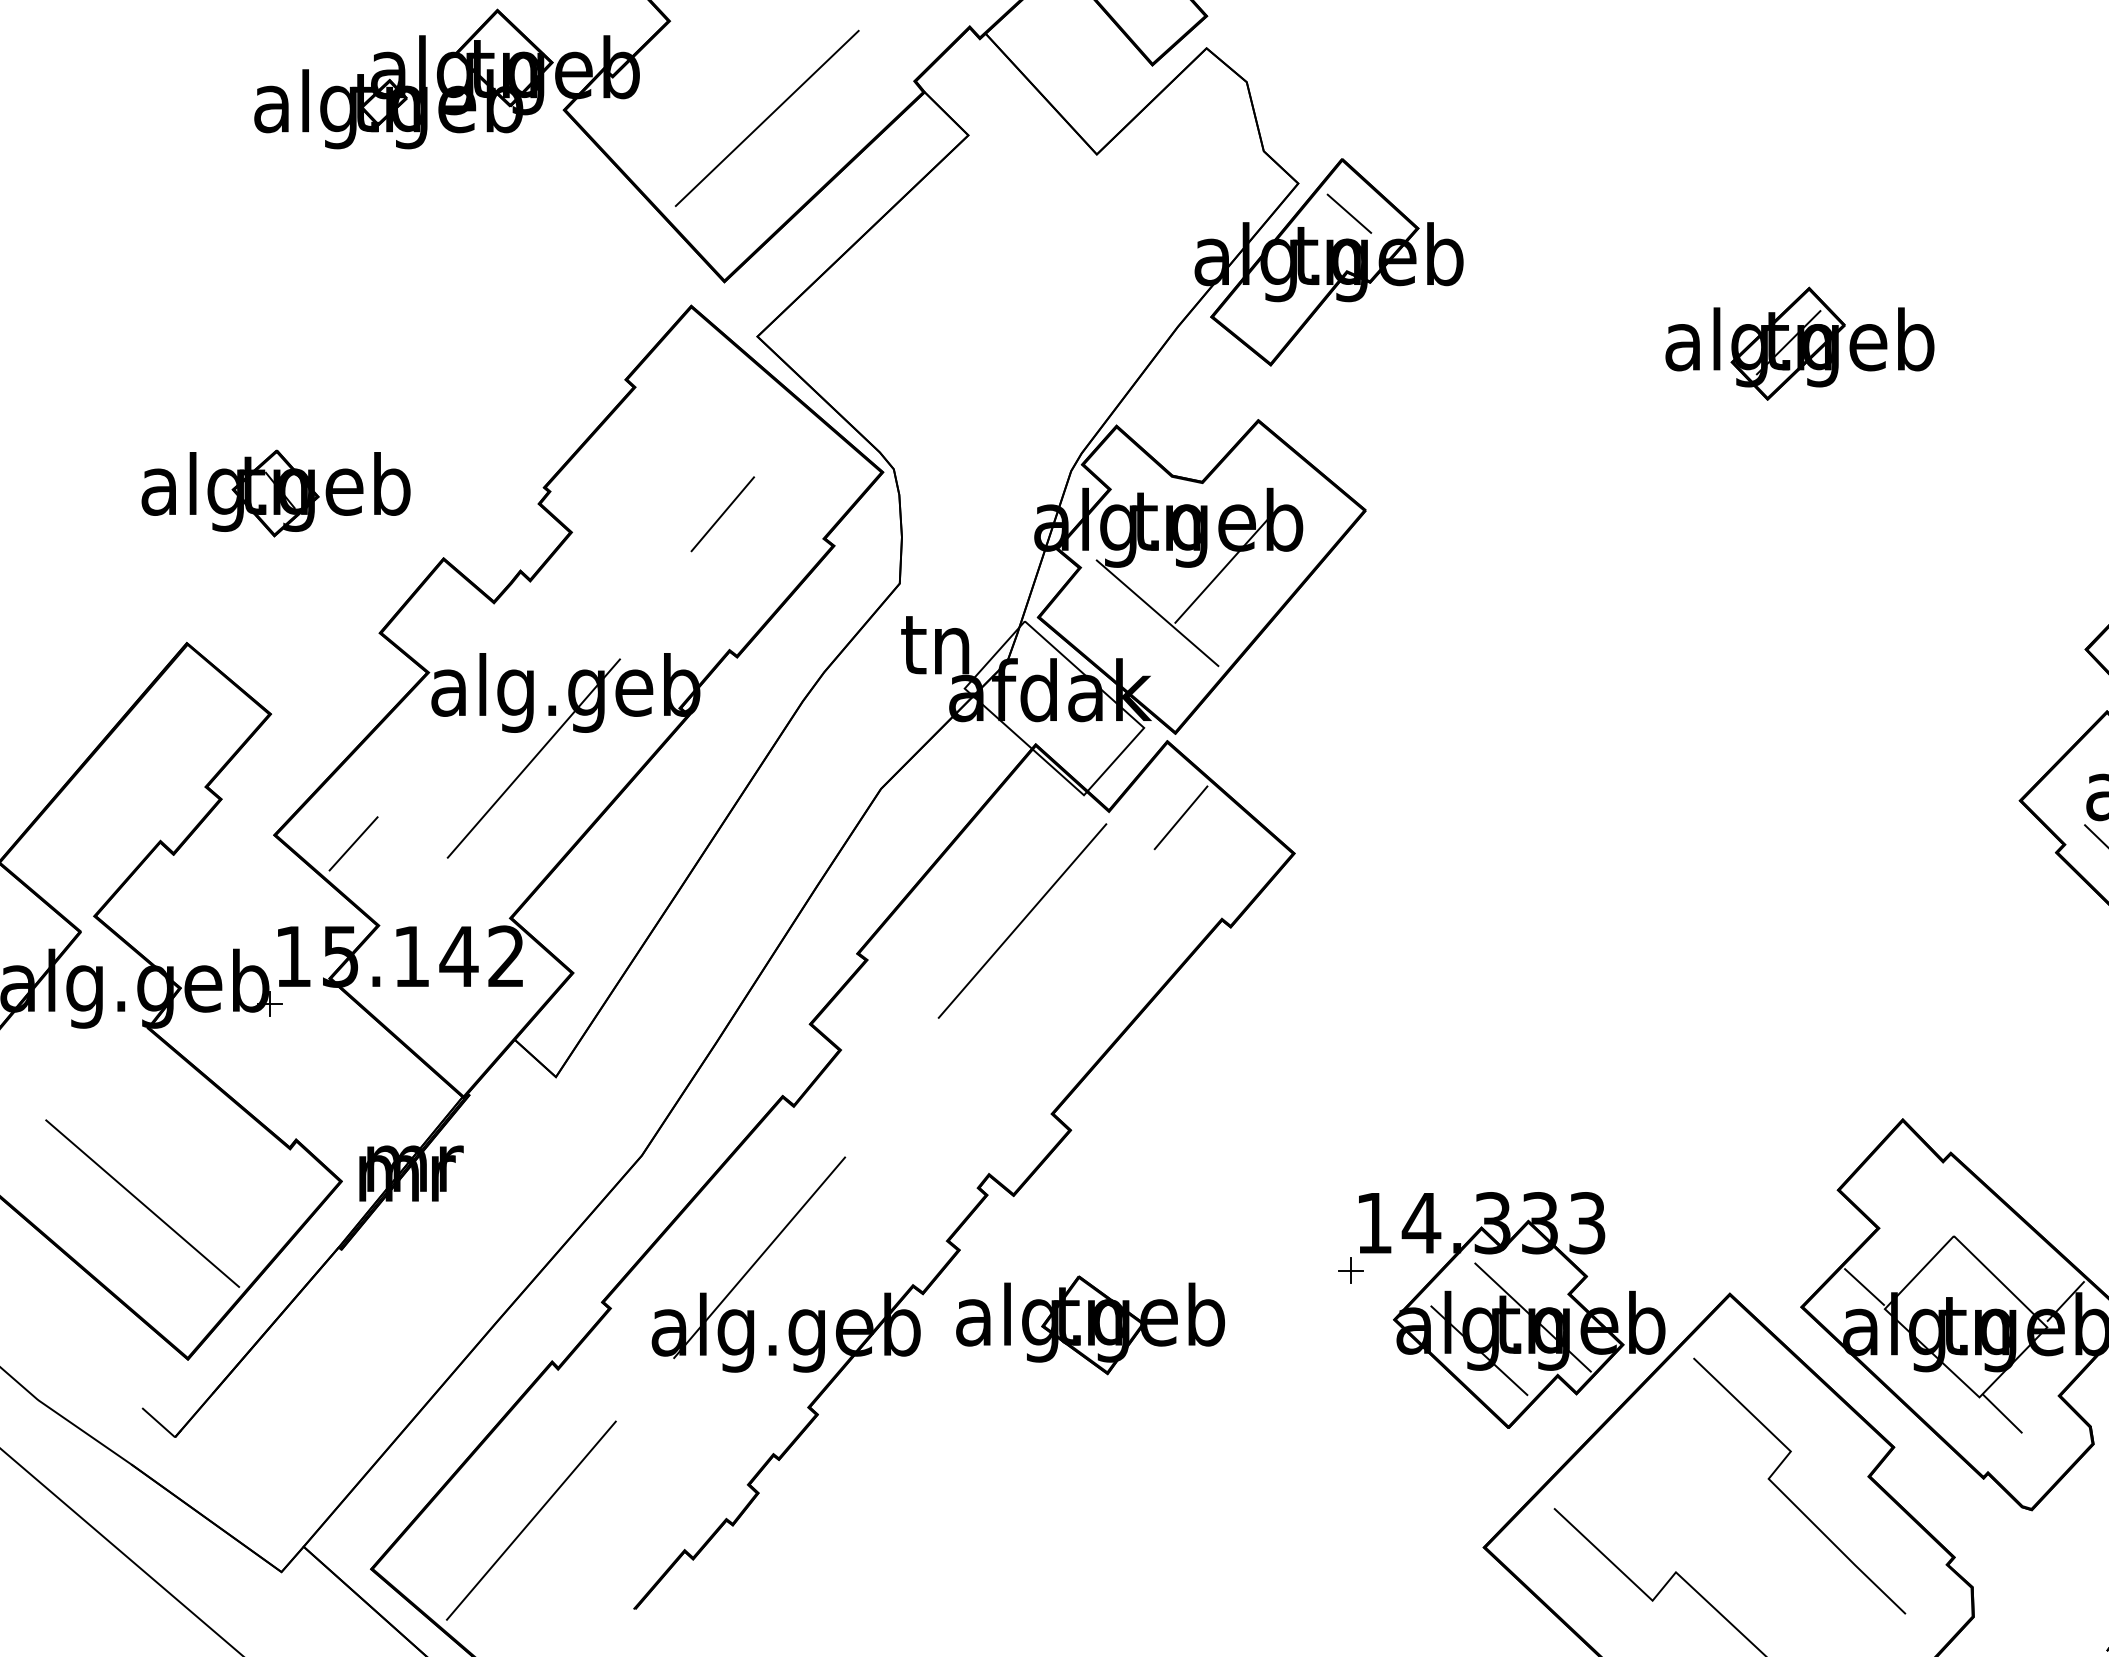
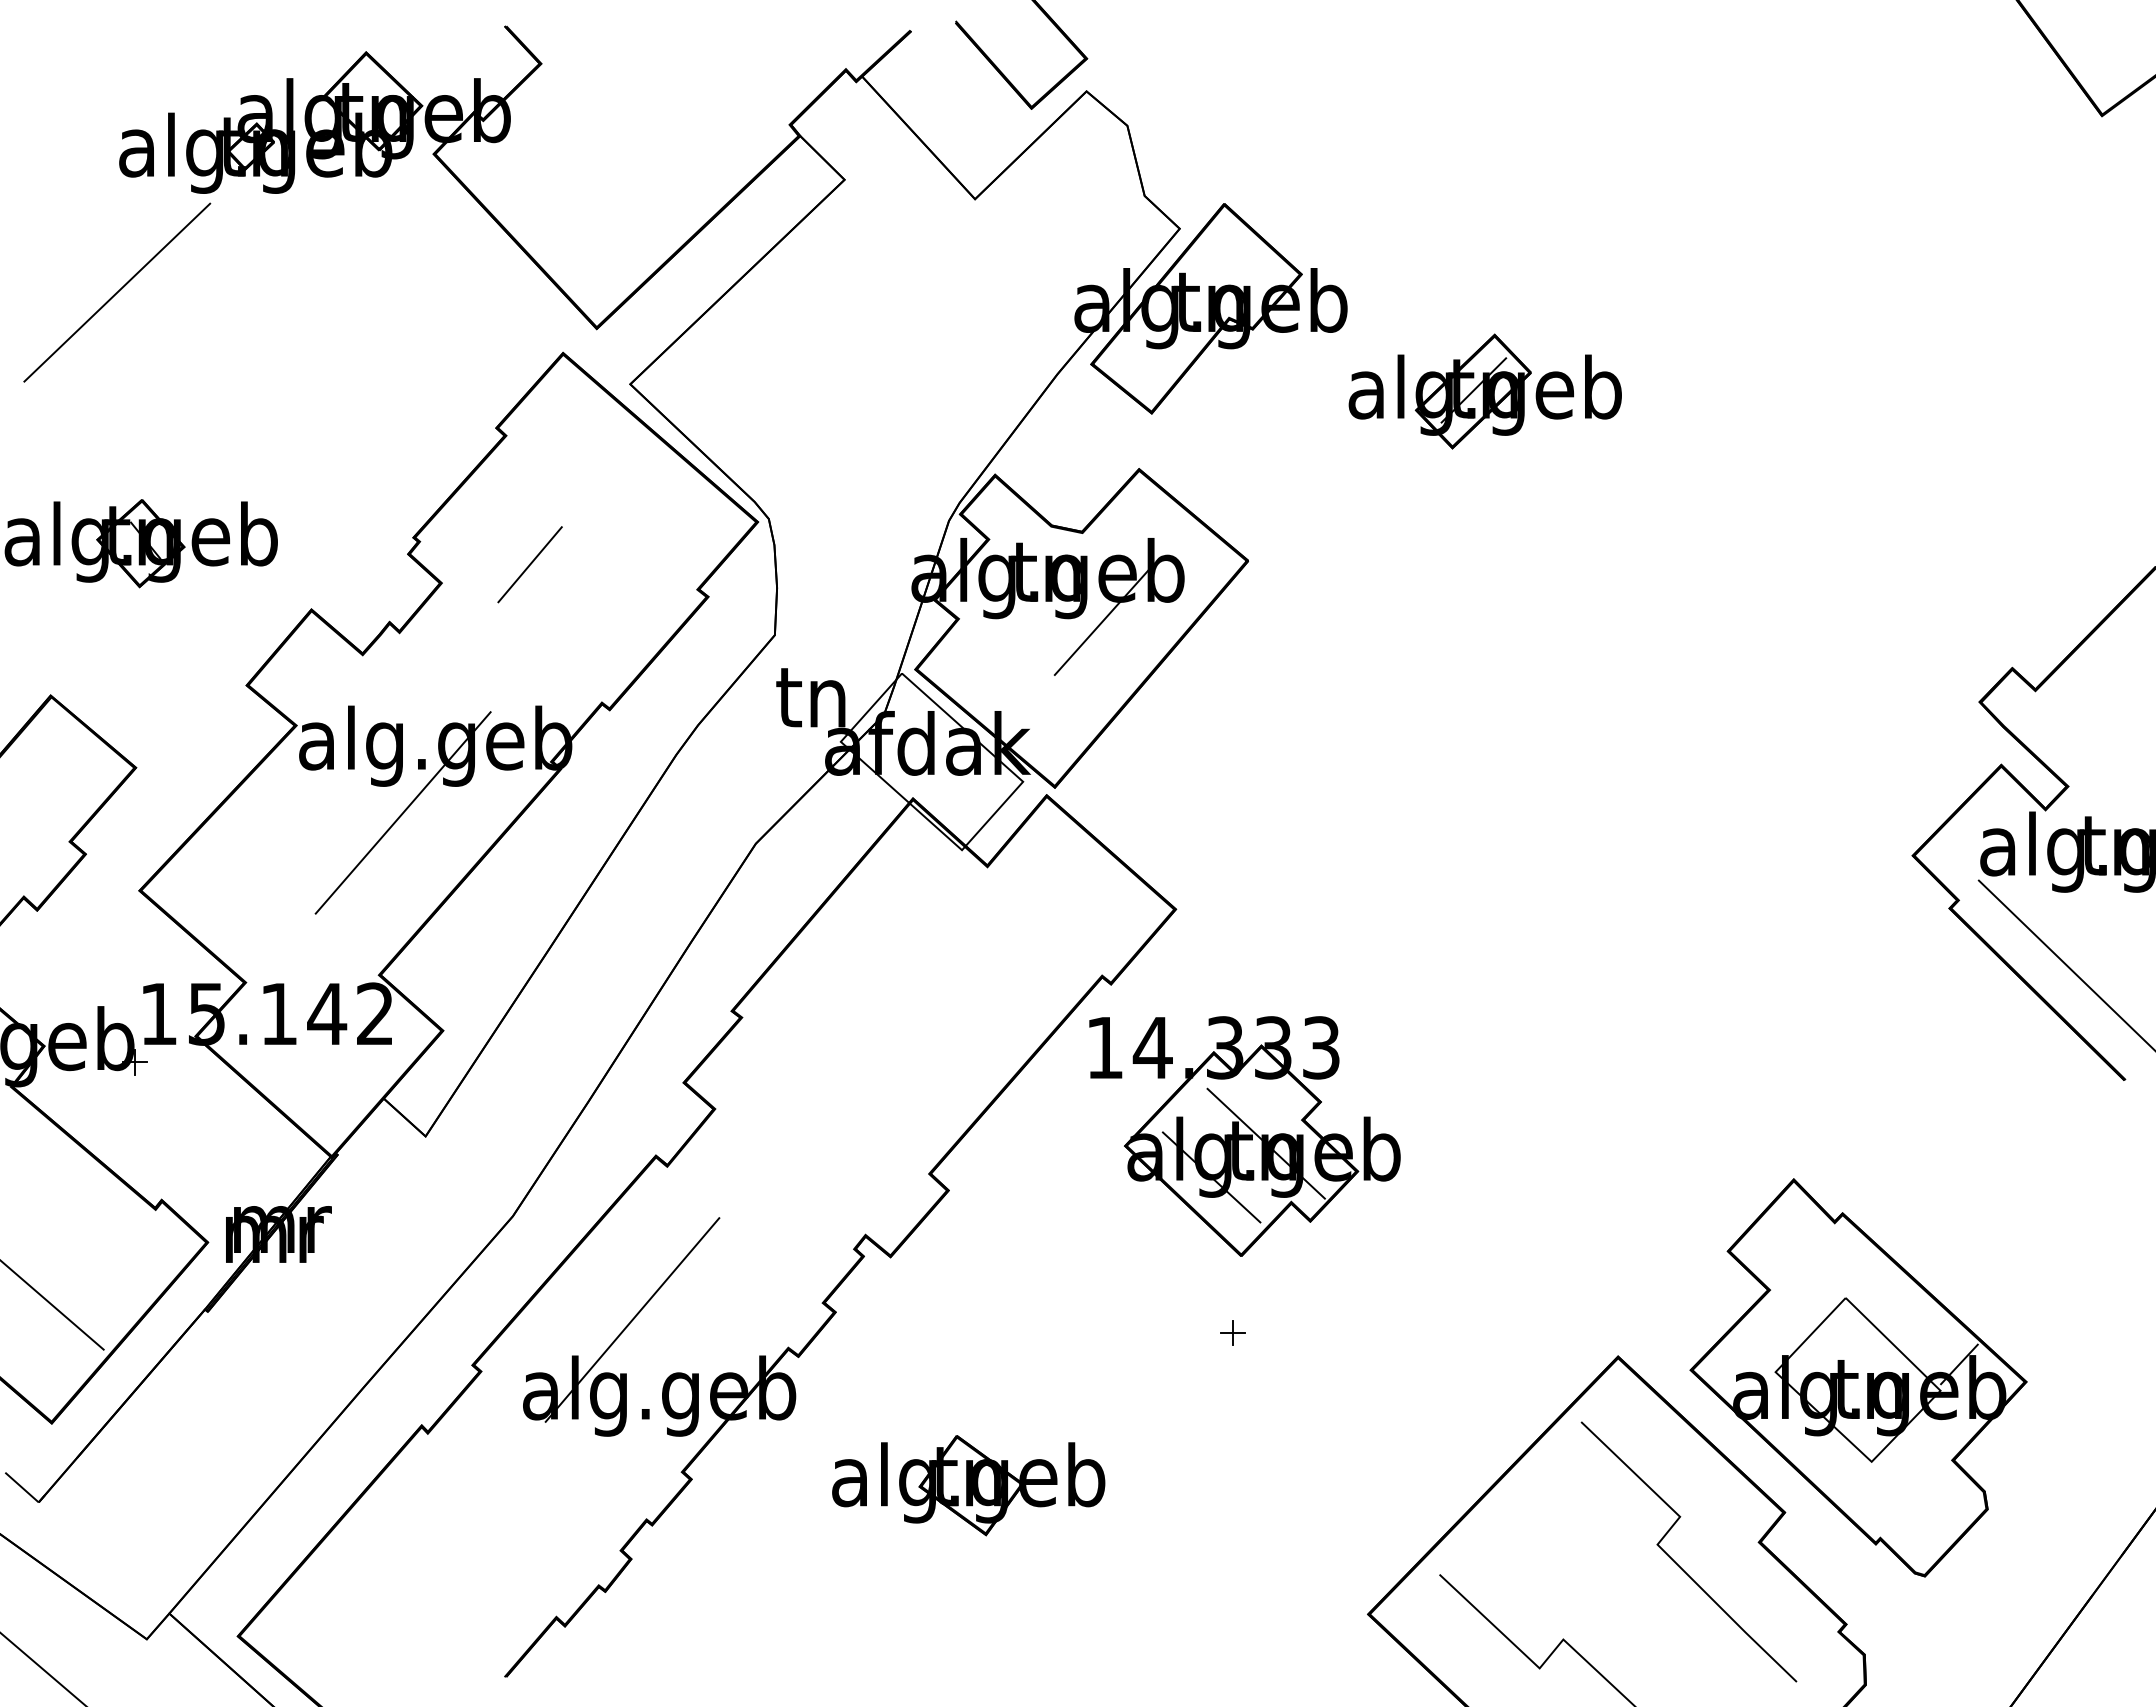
line: (767, 118) -> (117, 292), moved
line: (1349, 213) -> (1231, 259), removed
part: (1799, 343) -> (1484, 391), moved
line: (722, 514) -> (529, 564), moved
line: (1157, 612) -> (1036, 664), removed
line: (1180, 817) -> (1060, 872), removed
line: (353, 843) -> (219, 899), removed
line: (1022, 920) -> (899, 977), removed
line: (1864, 1286) -> (1754, 1349), removed
part: (1511, 1310) -> (1244, 1136), moved
part: (1090, 1325) -> (968, 1485), moved
line: (2001, 1413) -> (1894, 1478), removed
line: (531, 1520) -> (400, 1586), removed

